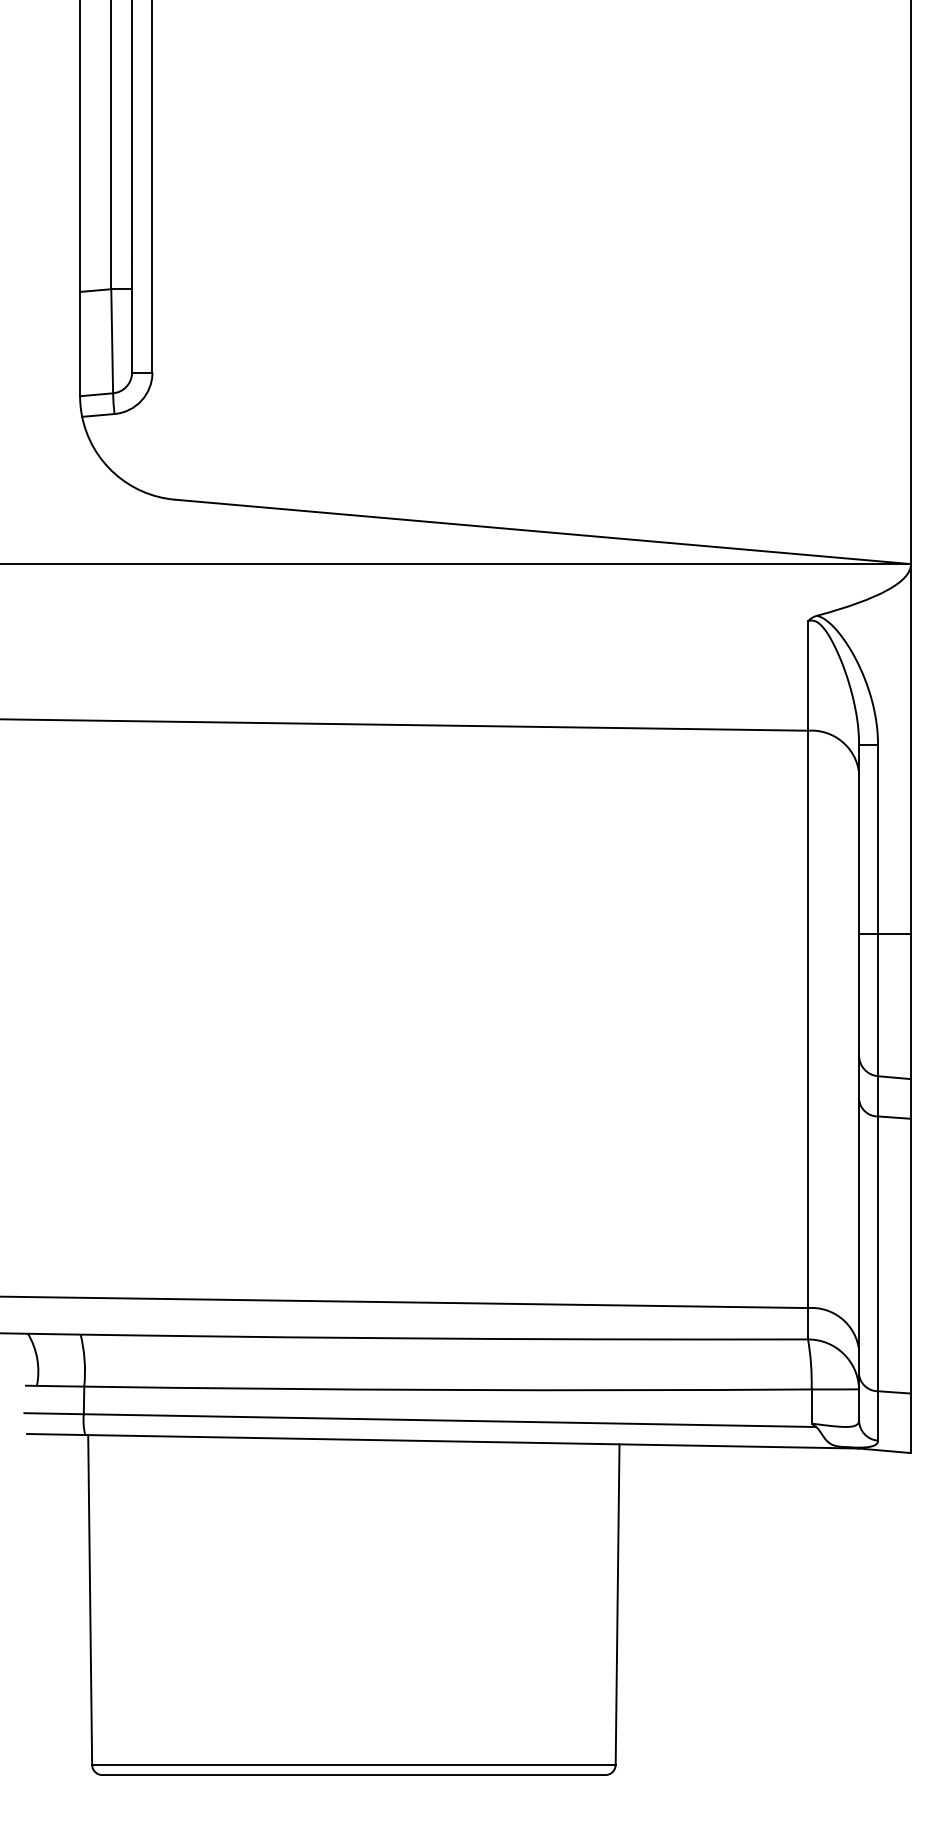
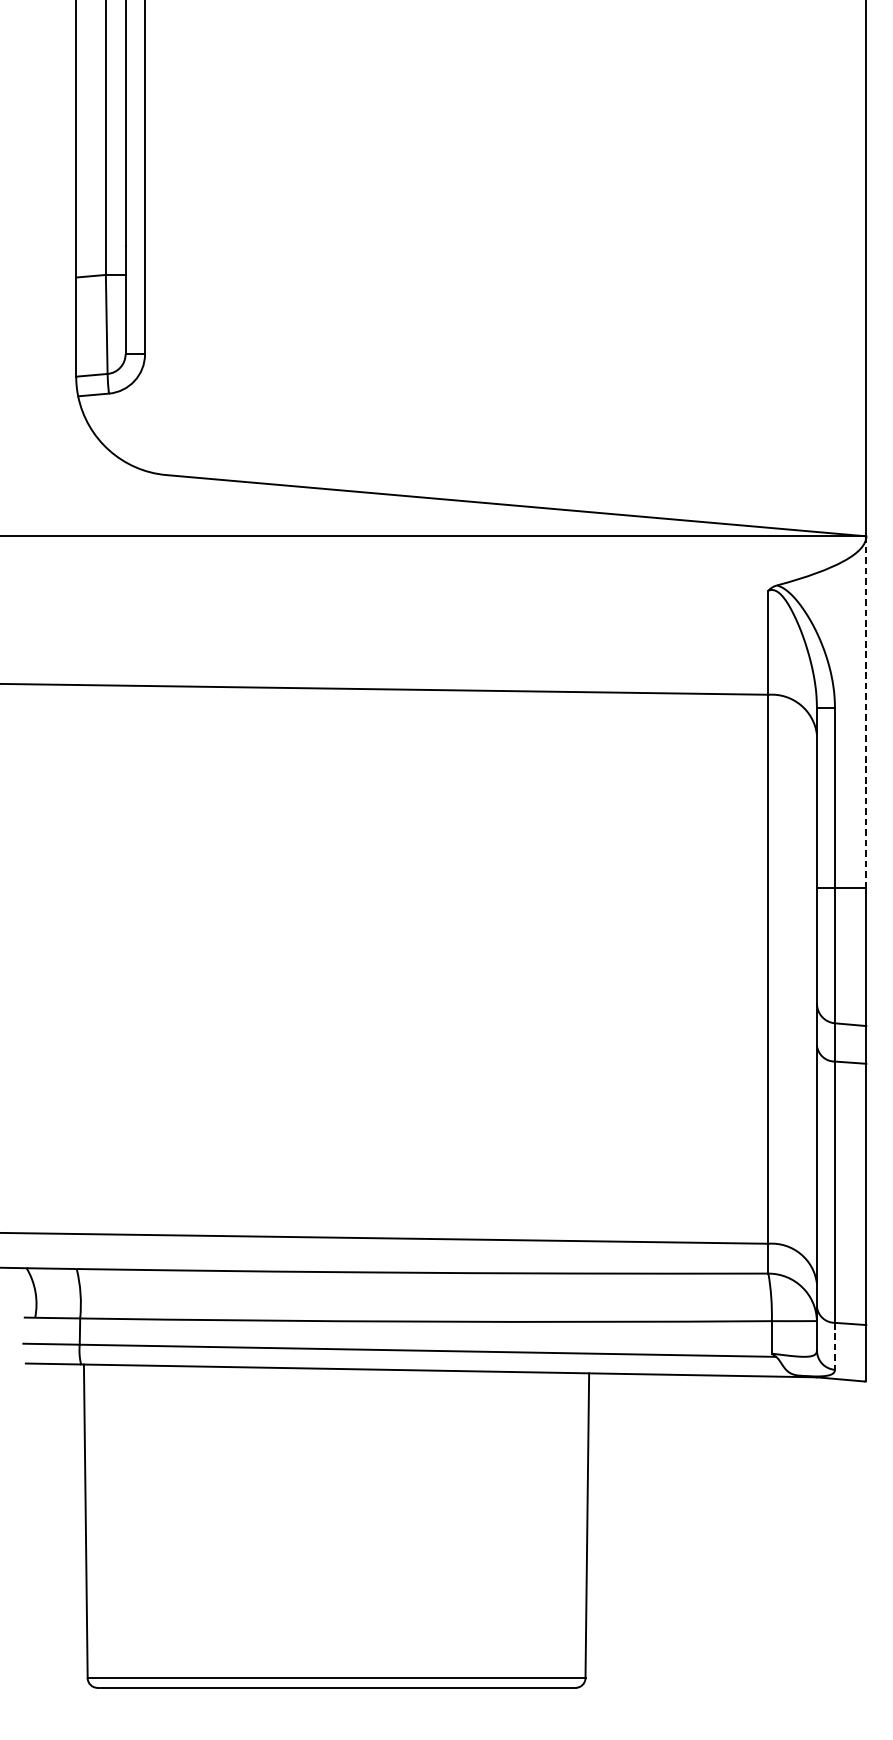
line: (911, 748) -> (866, 711), solid -> dashed
line: (878, 1415) -> (835, 1345), solid -> dashed

